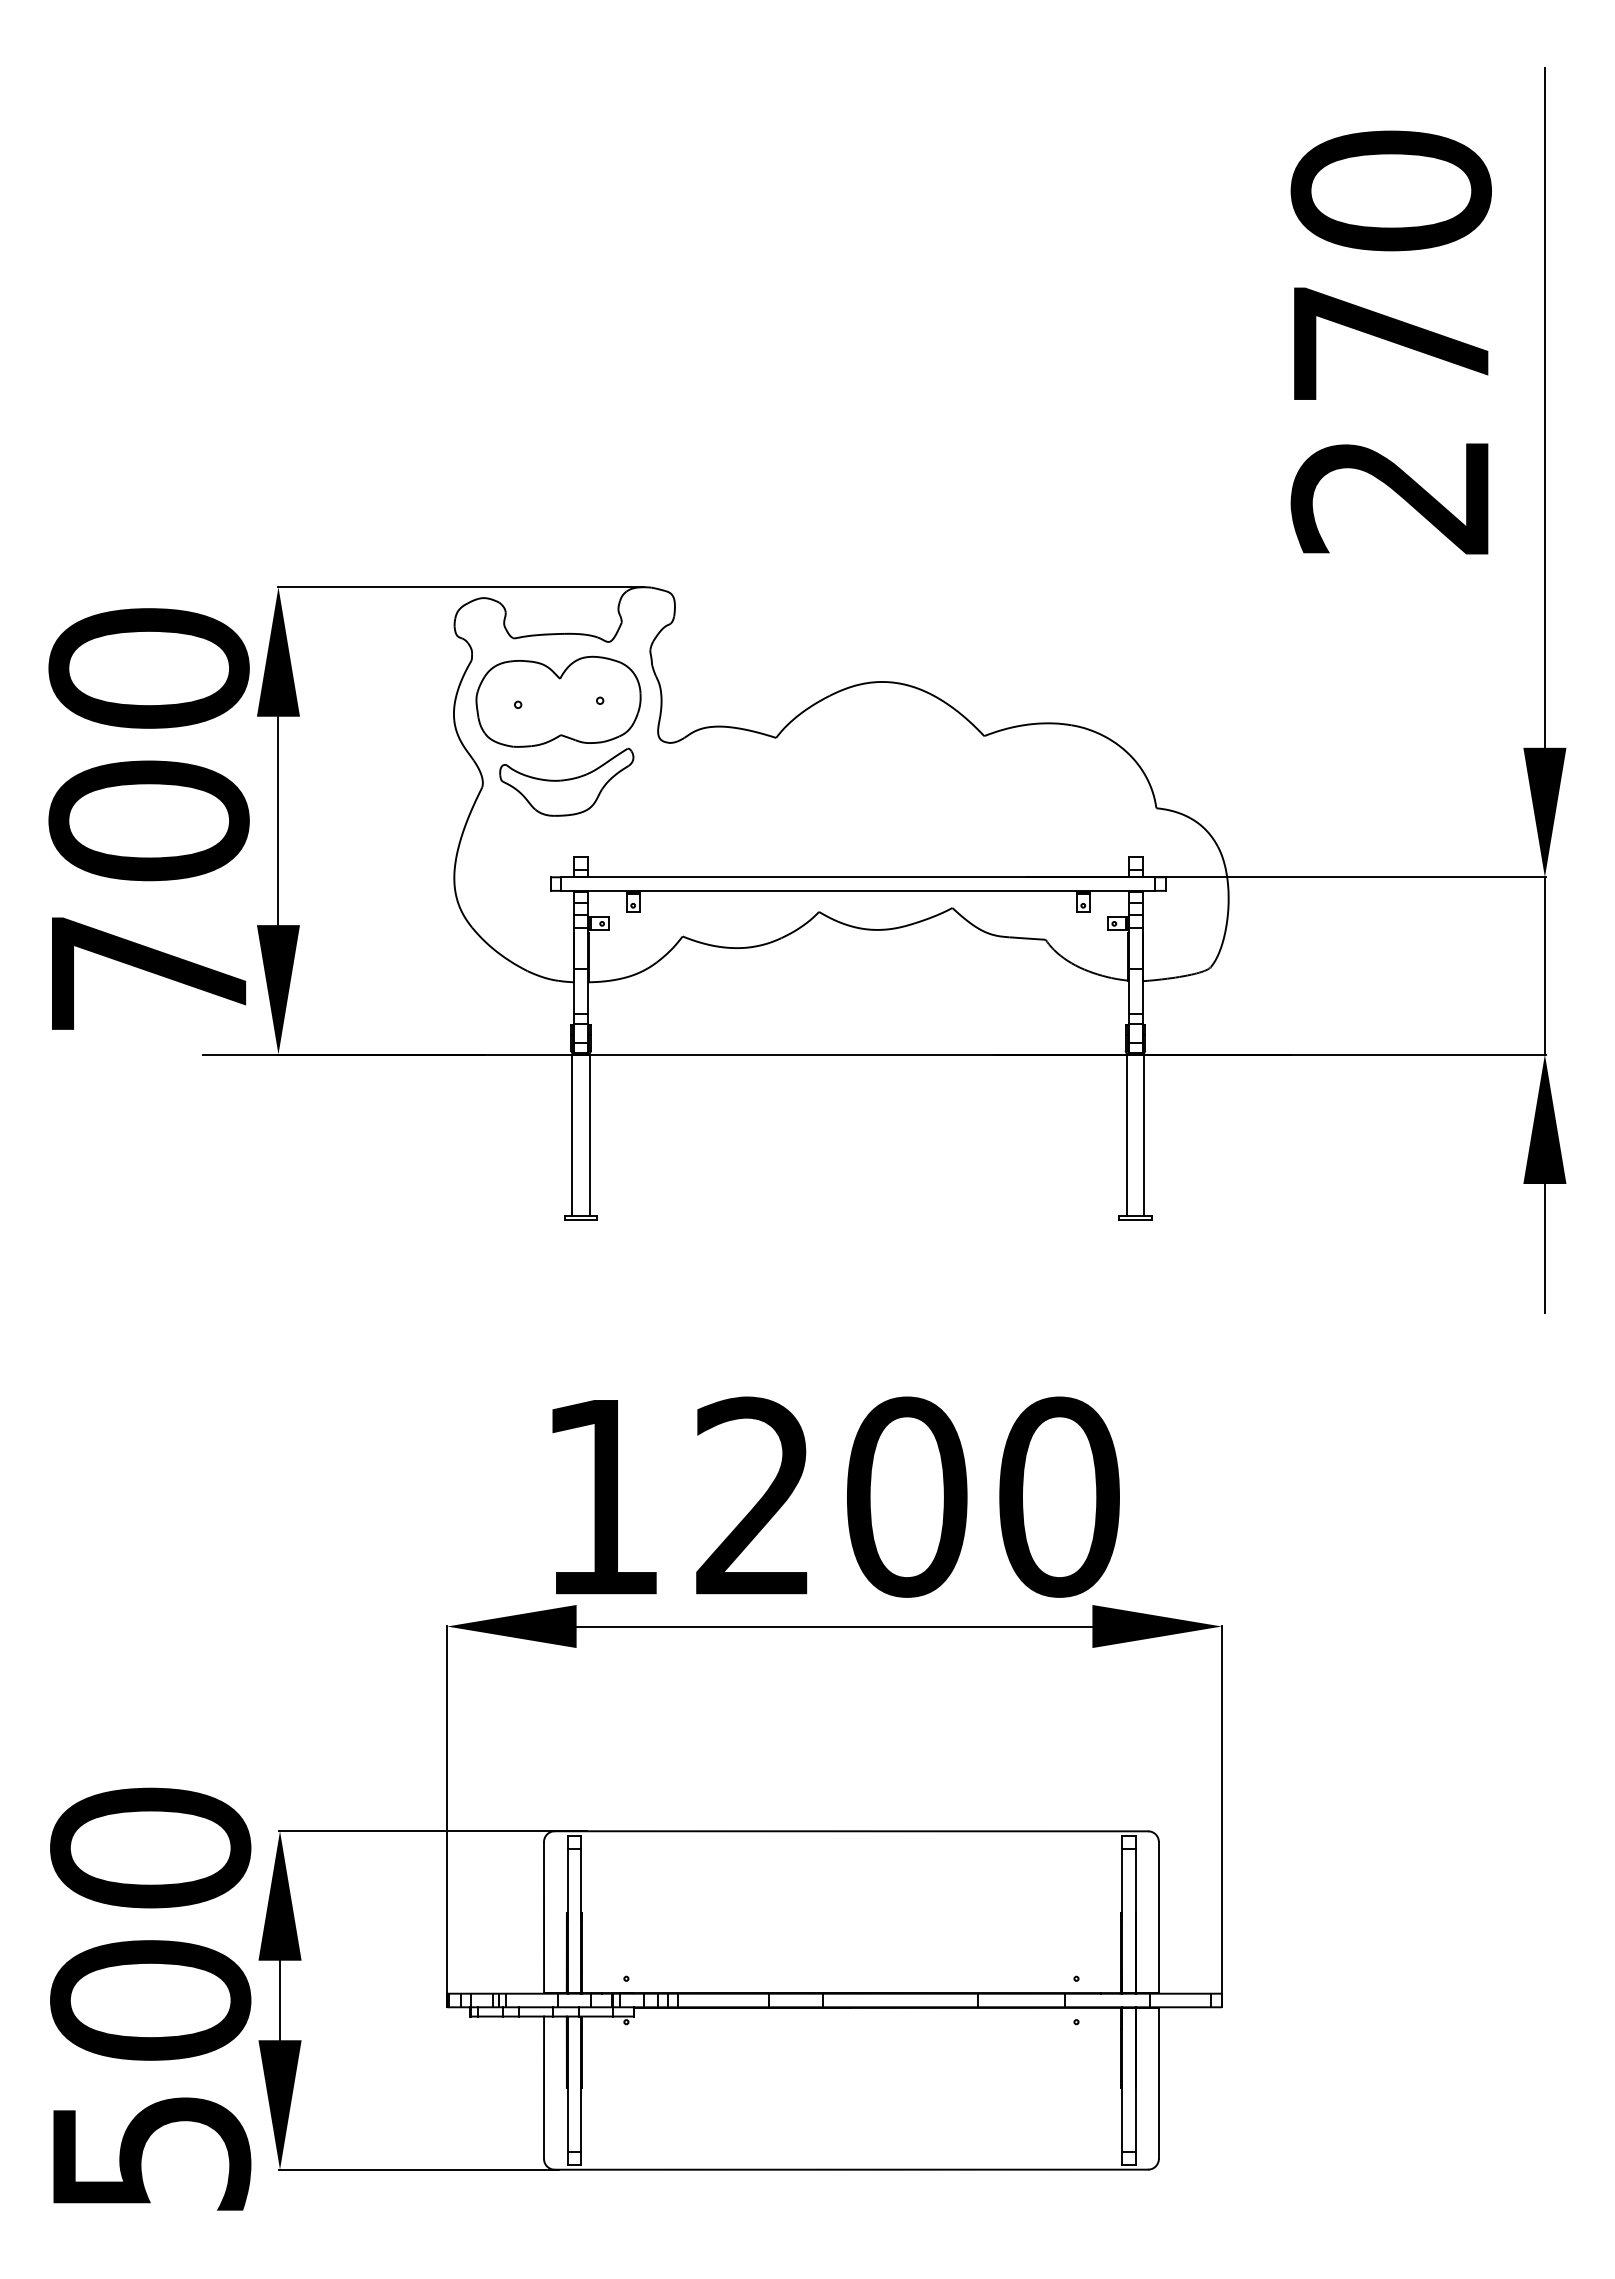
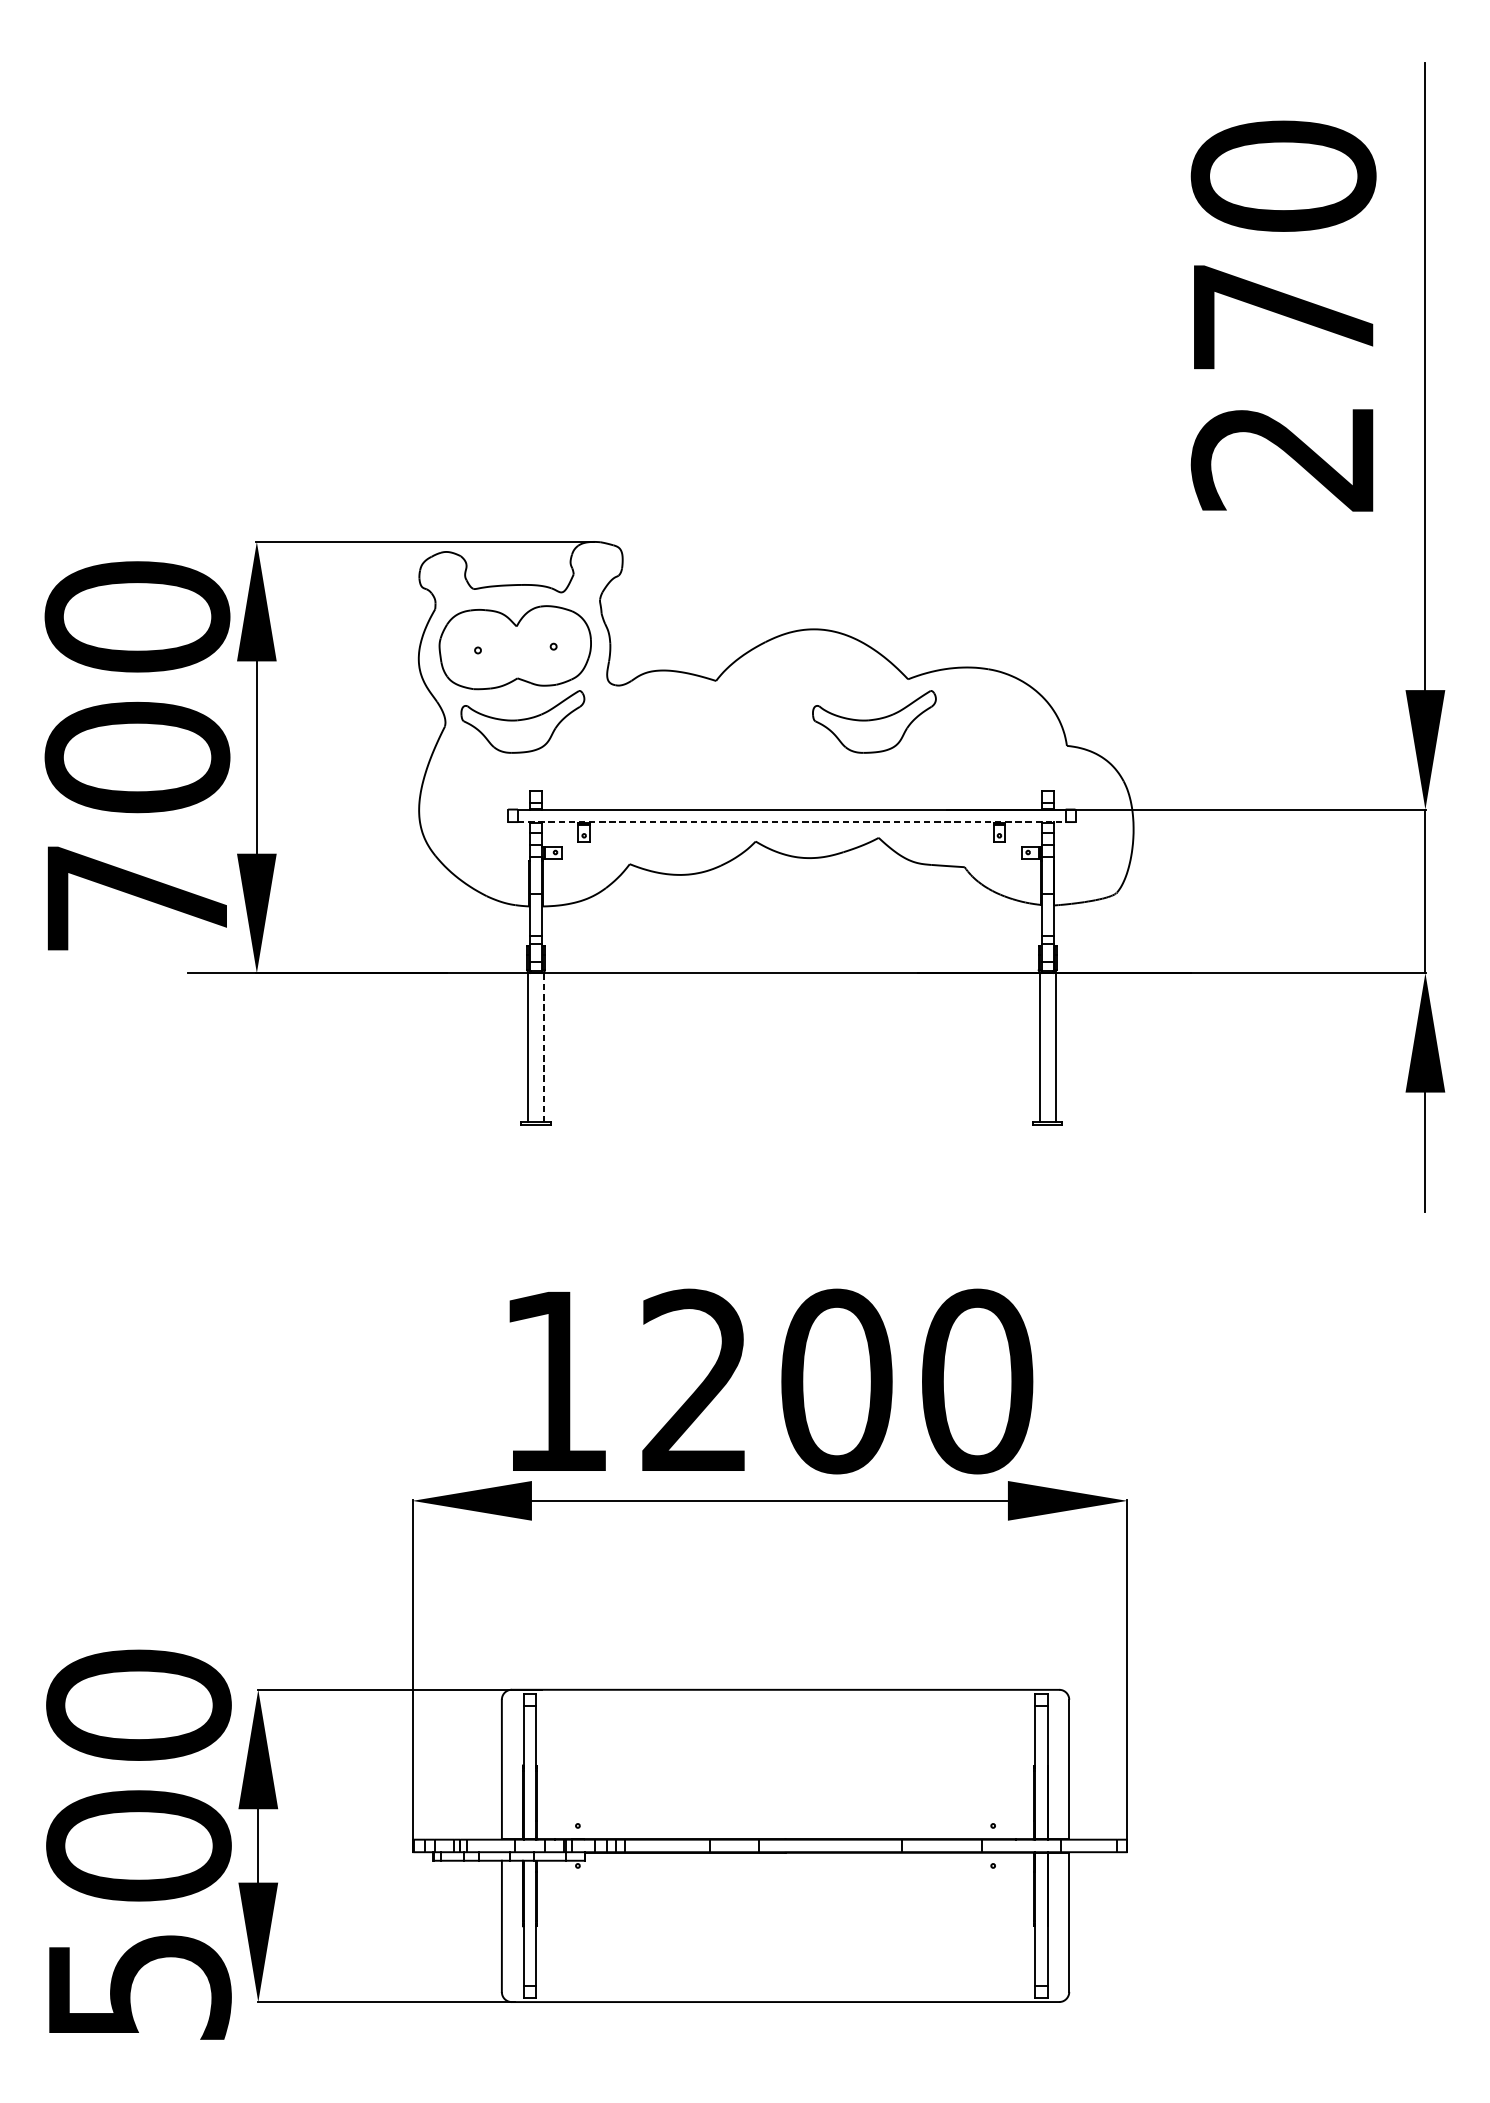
part: (947, 781) -> (874, 721), added
line: (858, 890) -> (792, 821), solid -> dashed
line: (589, 1135) -> (543, 1047), solid -> dashed

